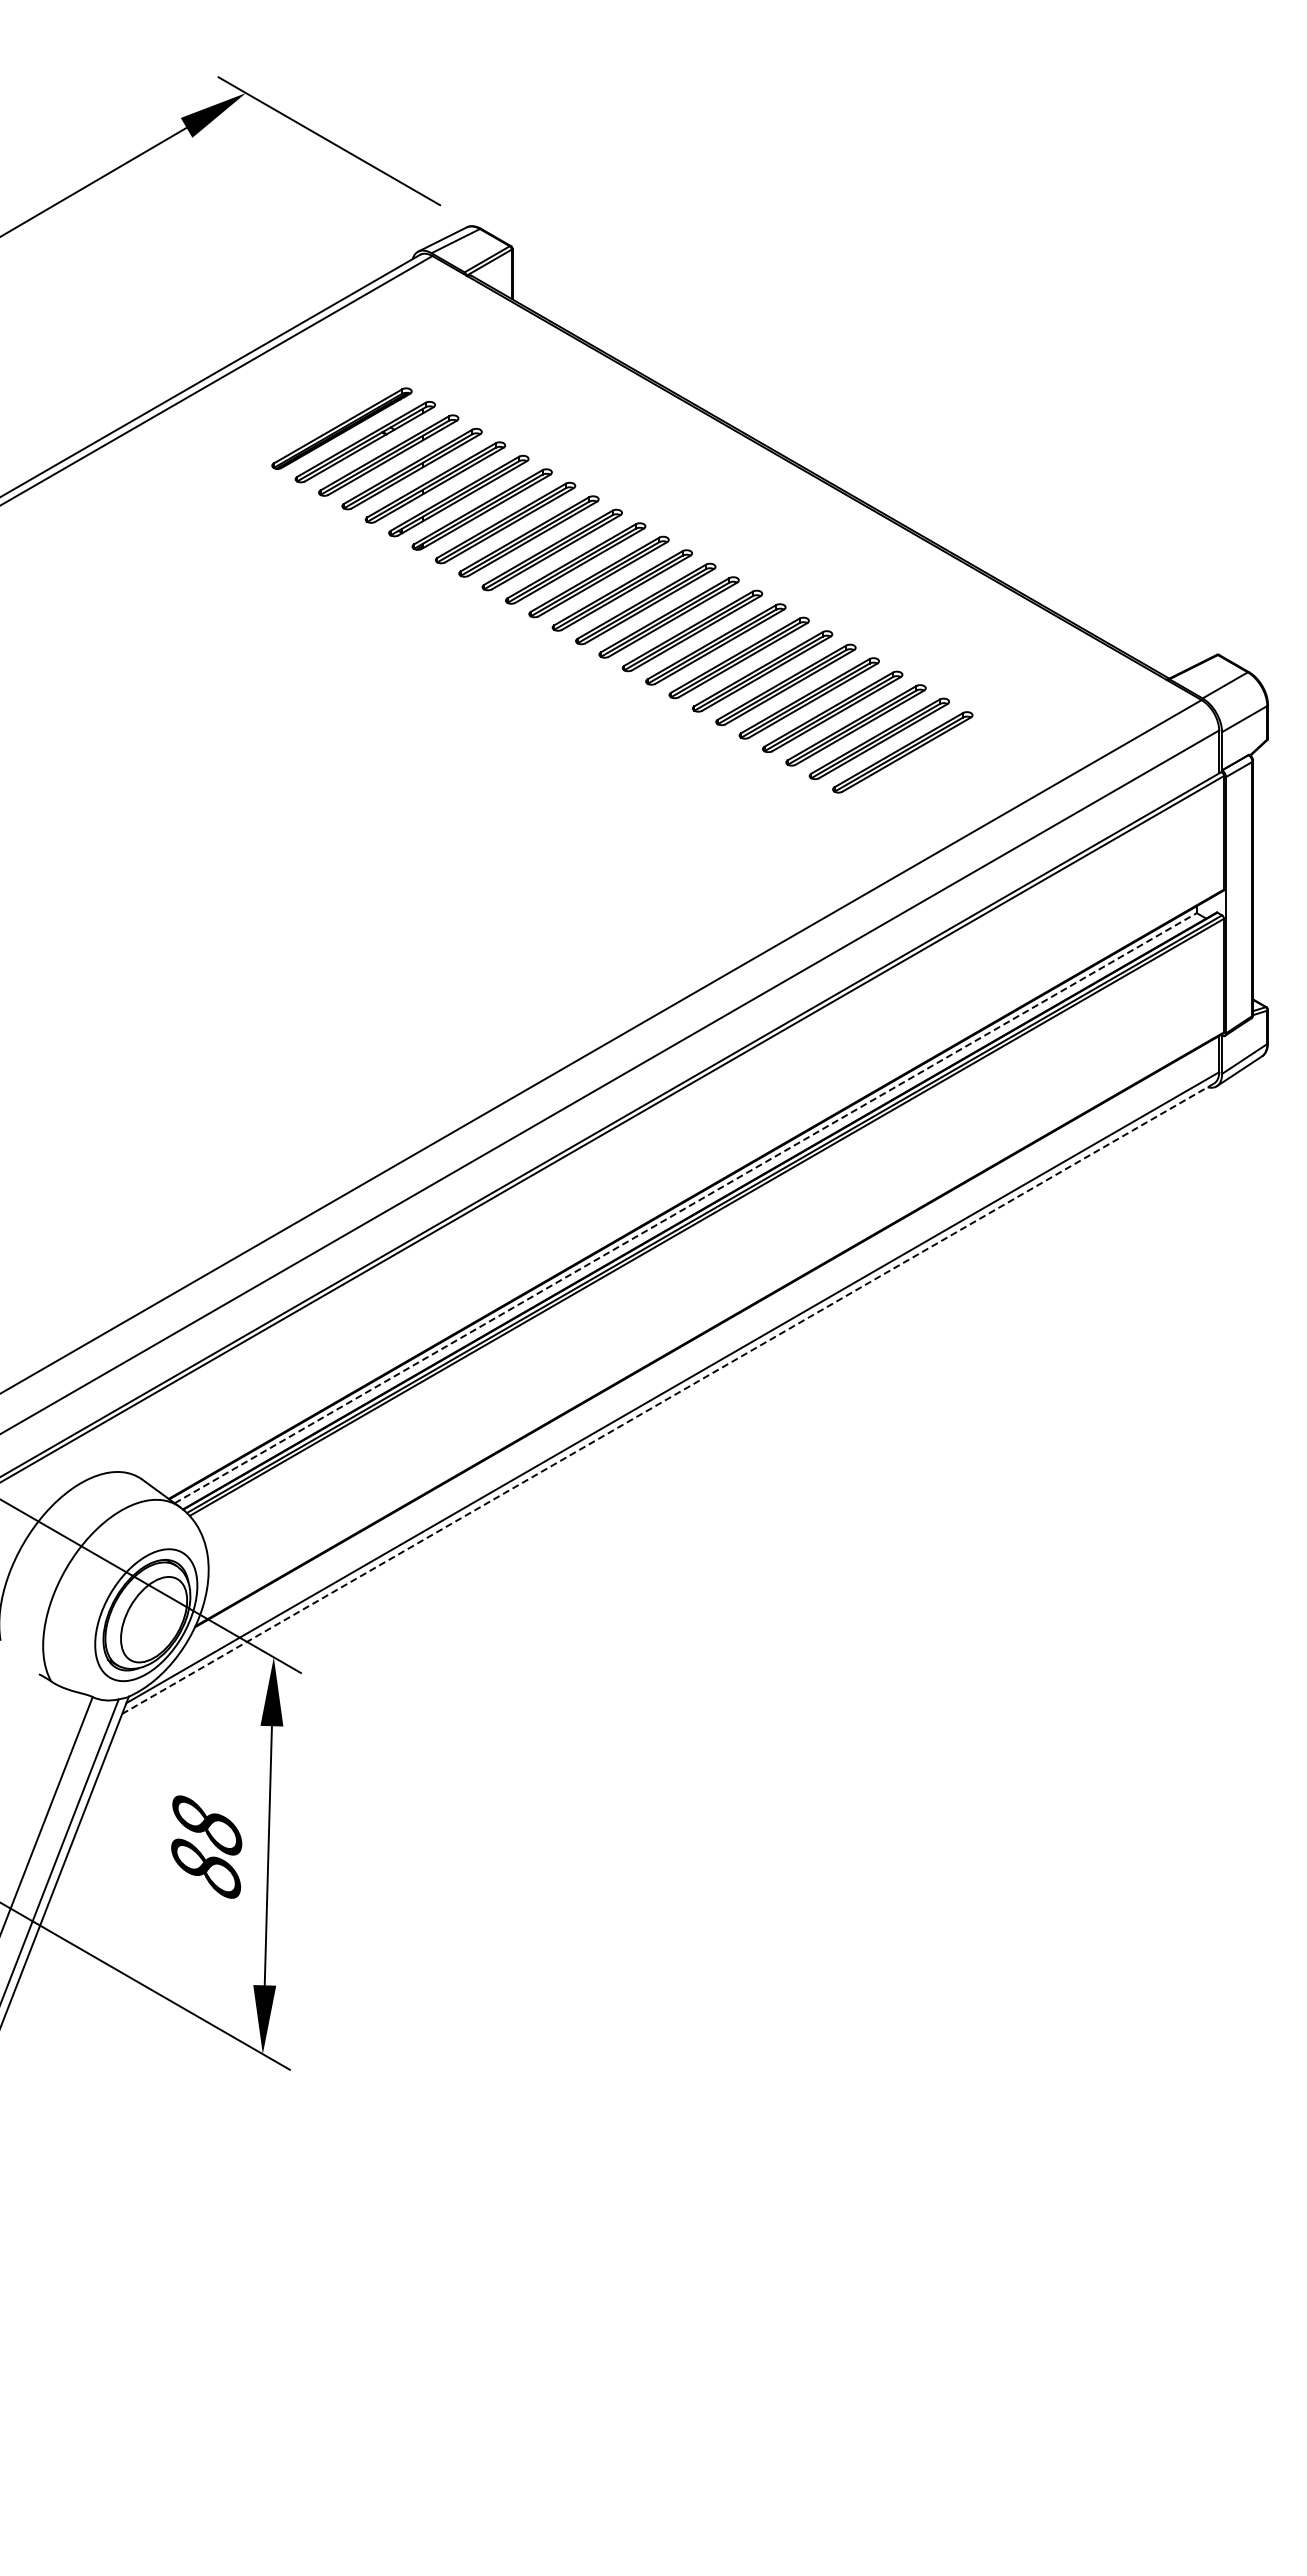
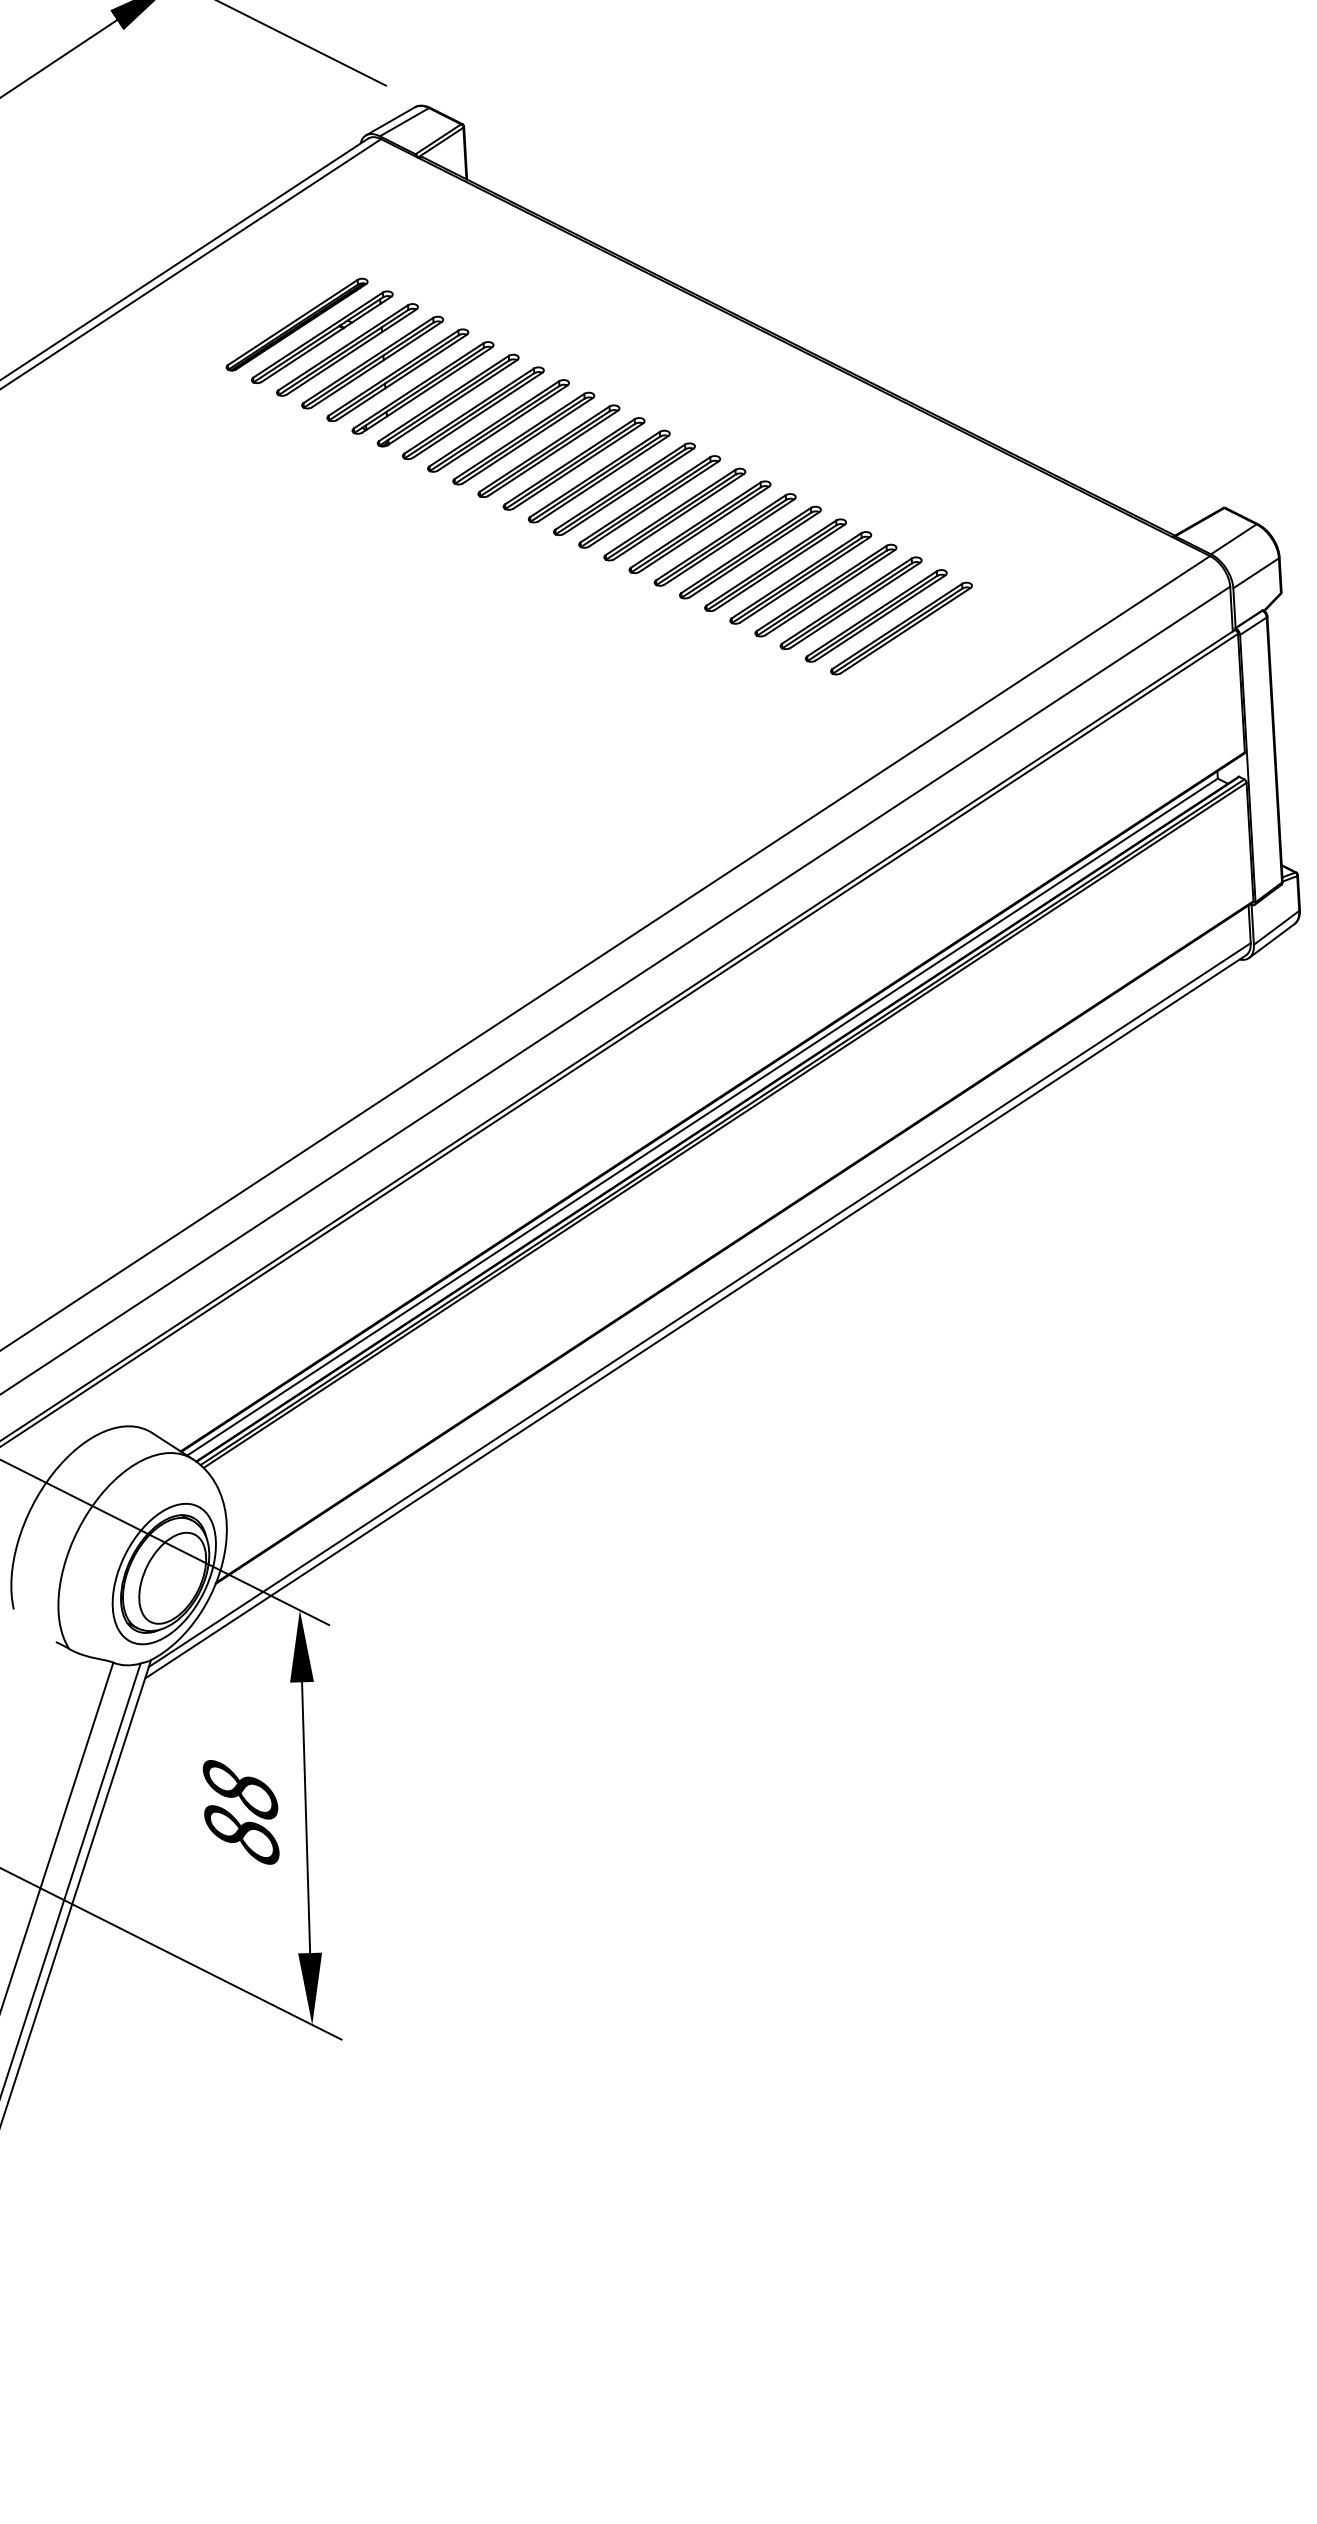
line: (686, 1207) -> (703, 1116), dashed -> solid
line: (667, 1399) -> (694, 1317), dashed -> solid

